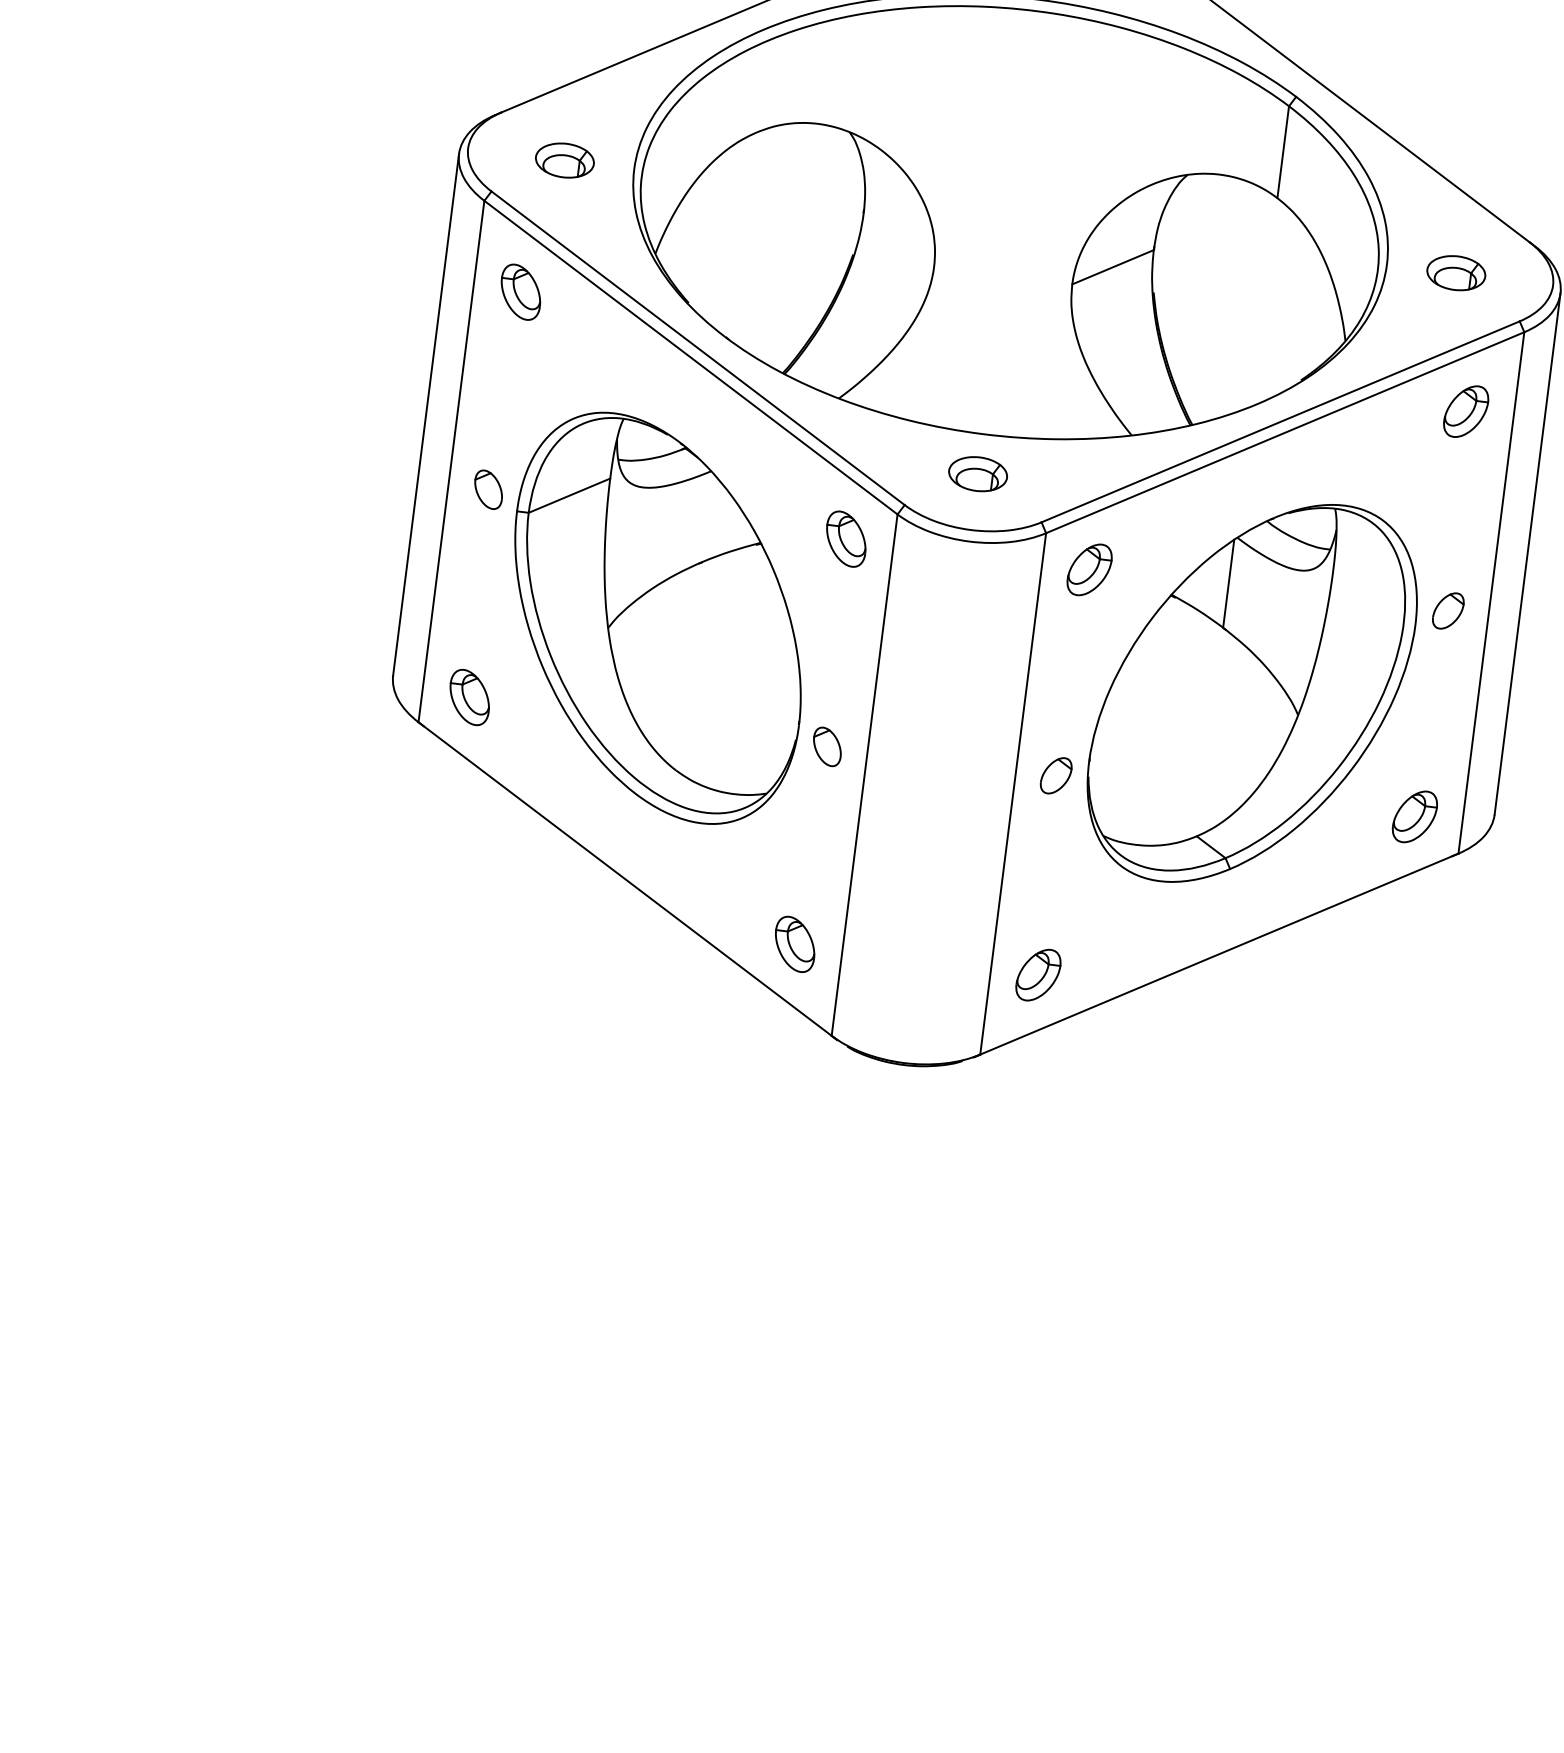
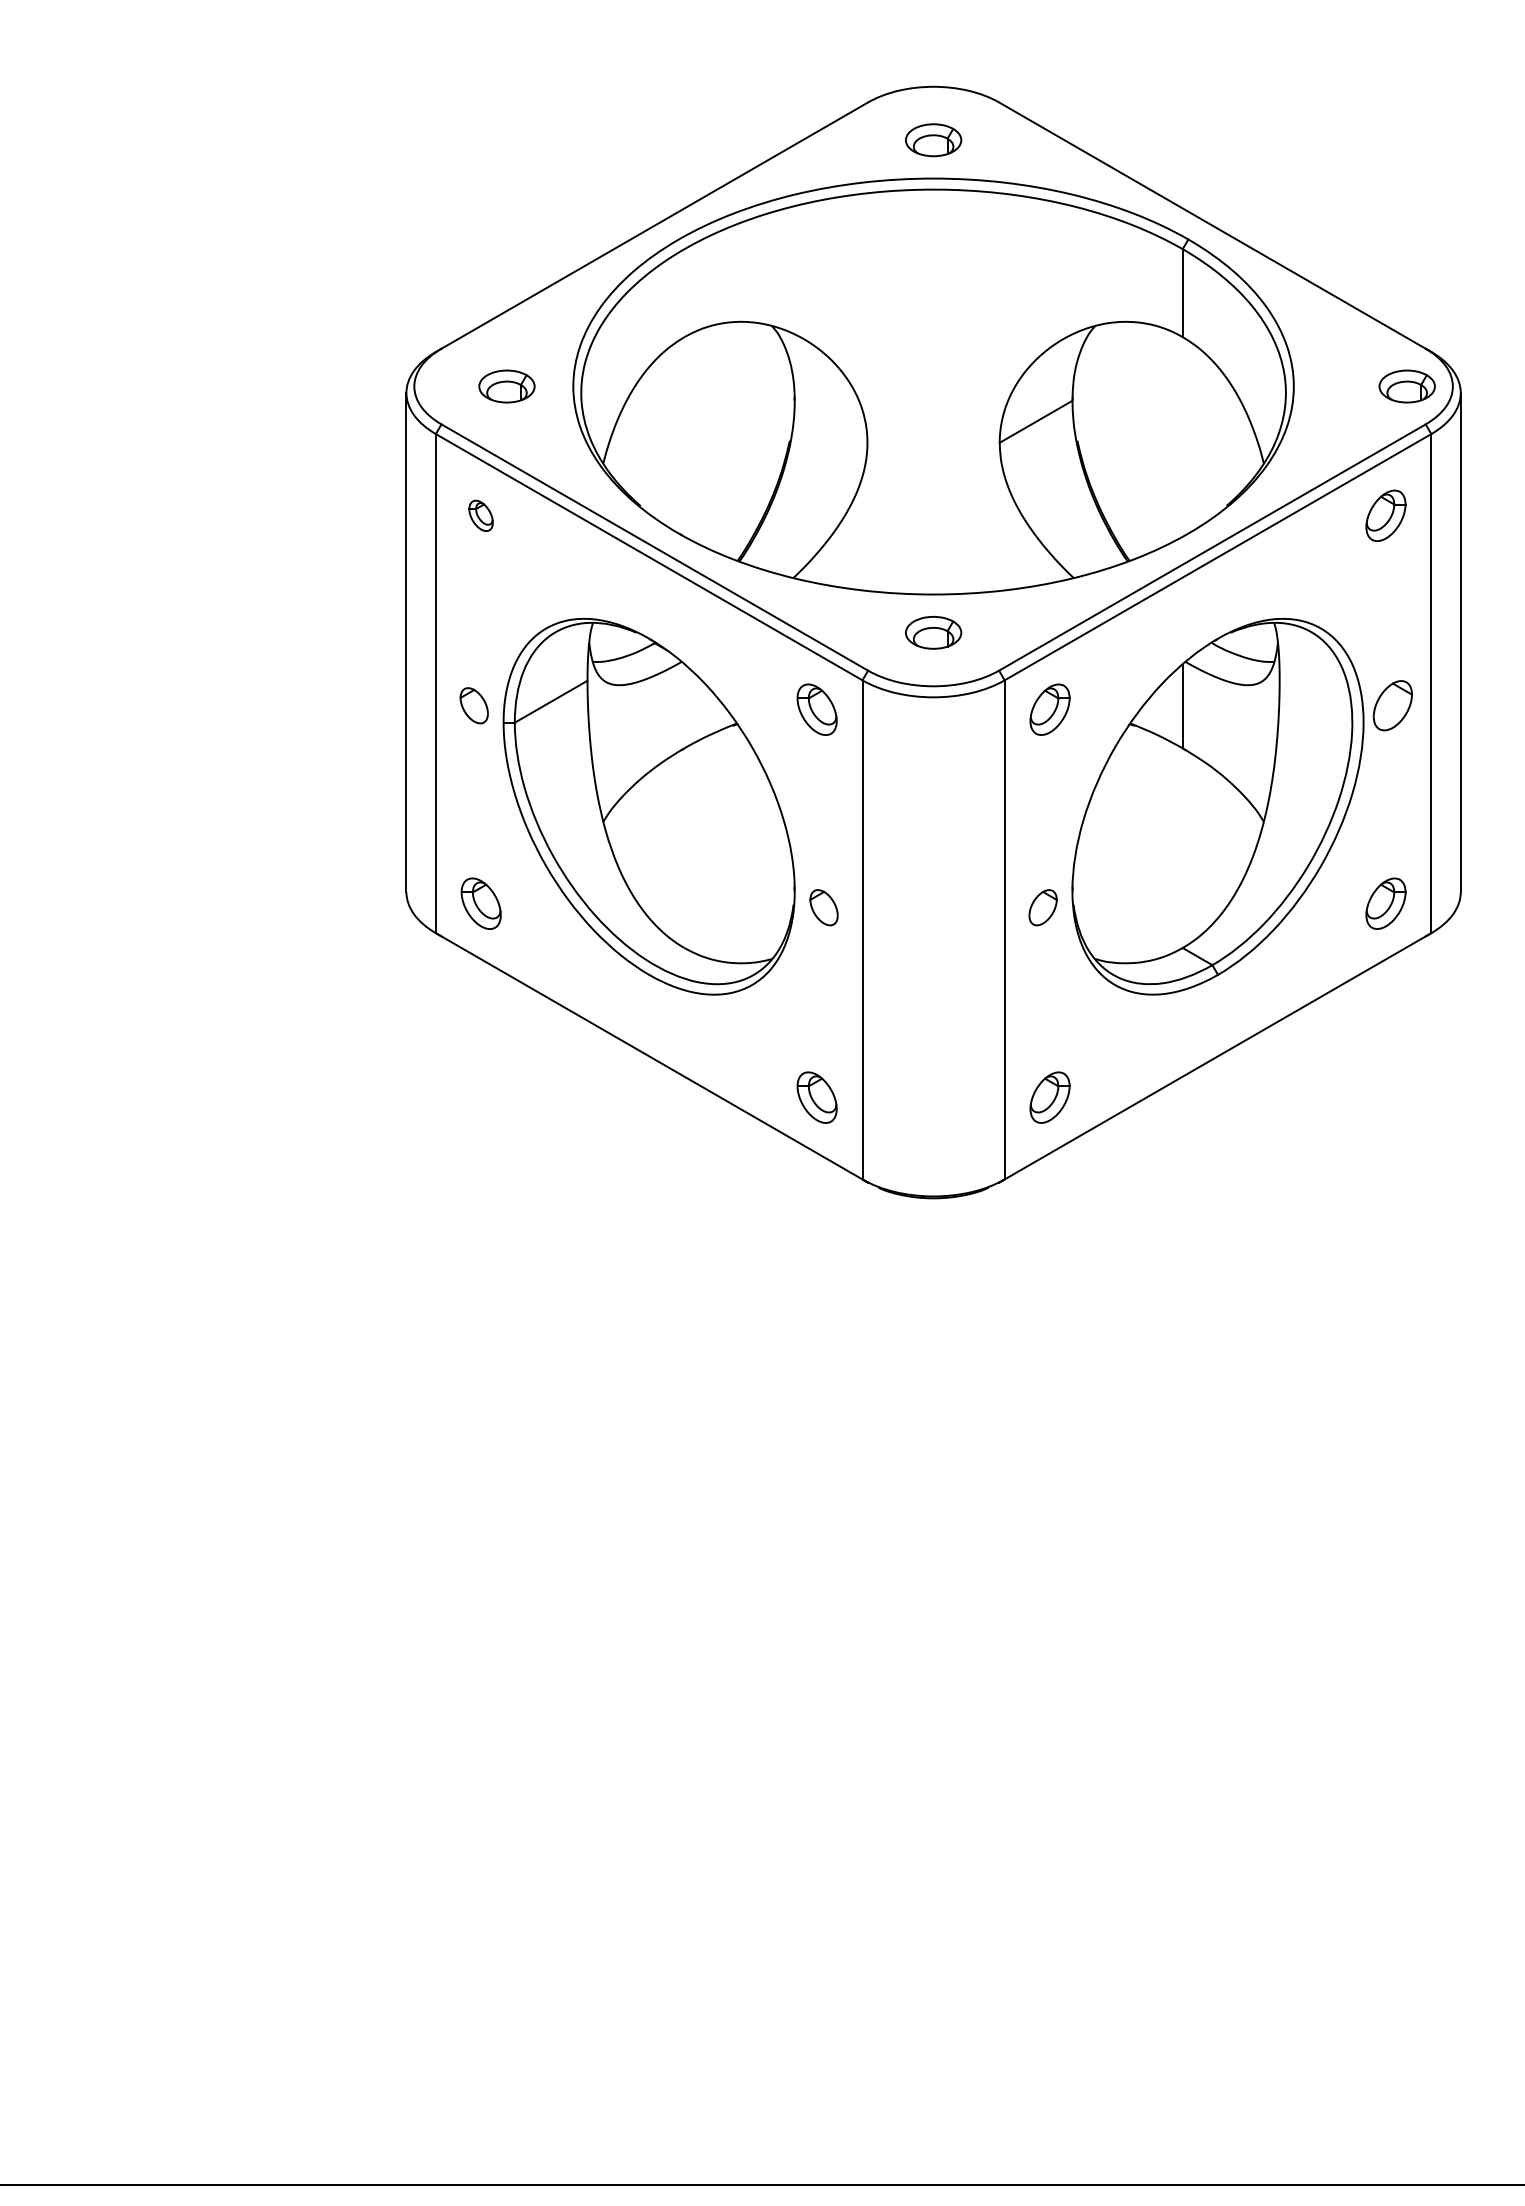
part: (1455, 273) -> (1406, 386), moved
part: (520, 291) -> (480, 515), size x0.6
part: (1447, 610) -> (1392, 705), size x1.4

